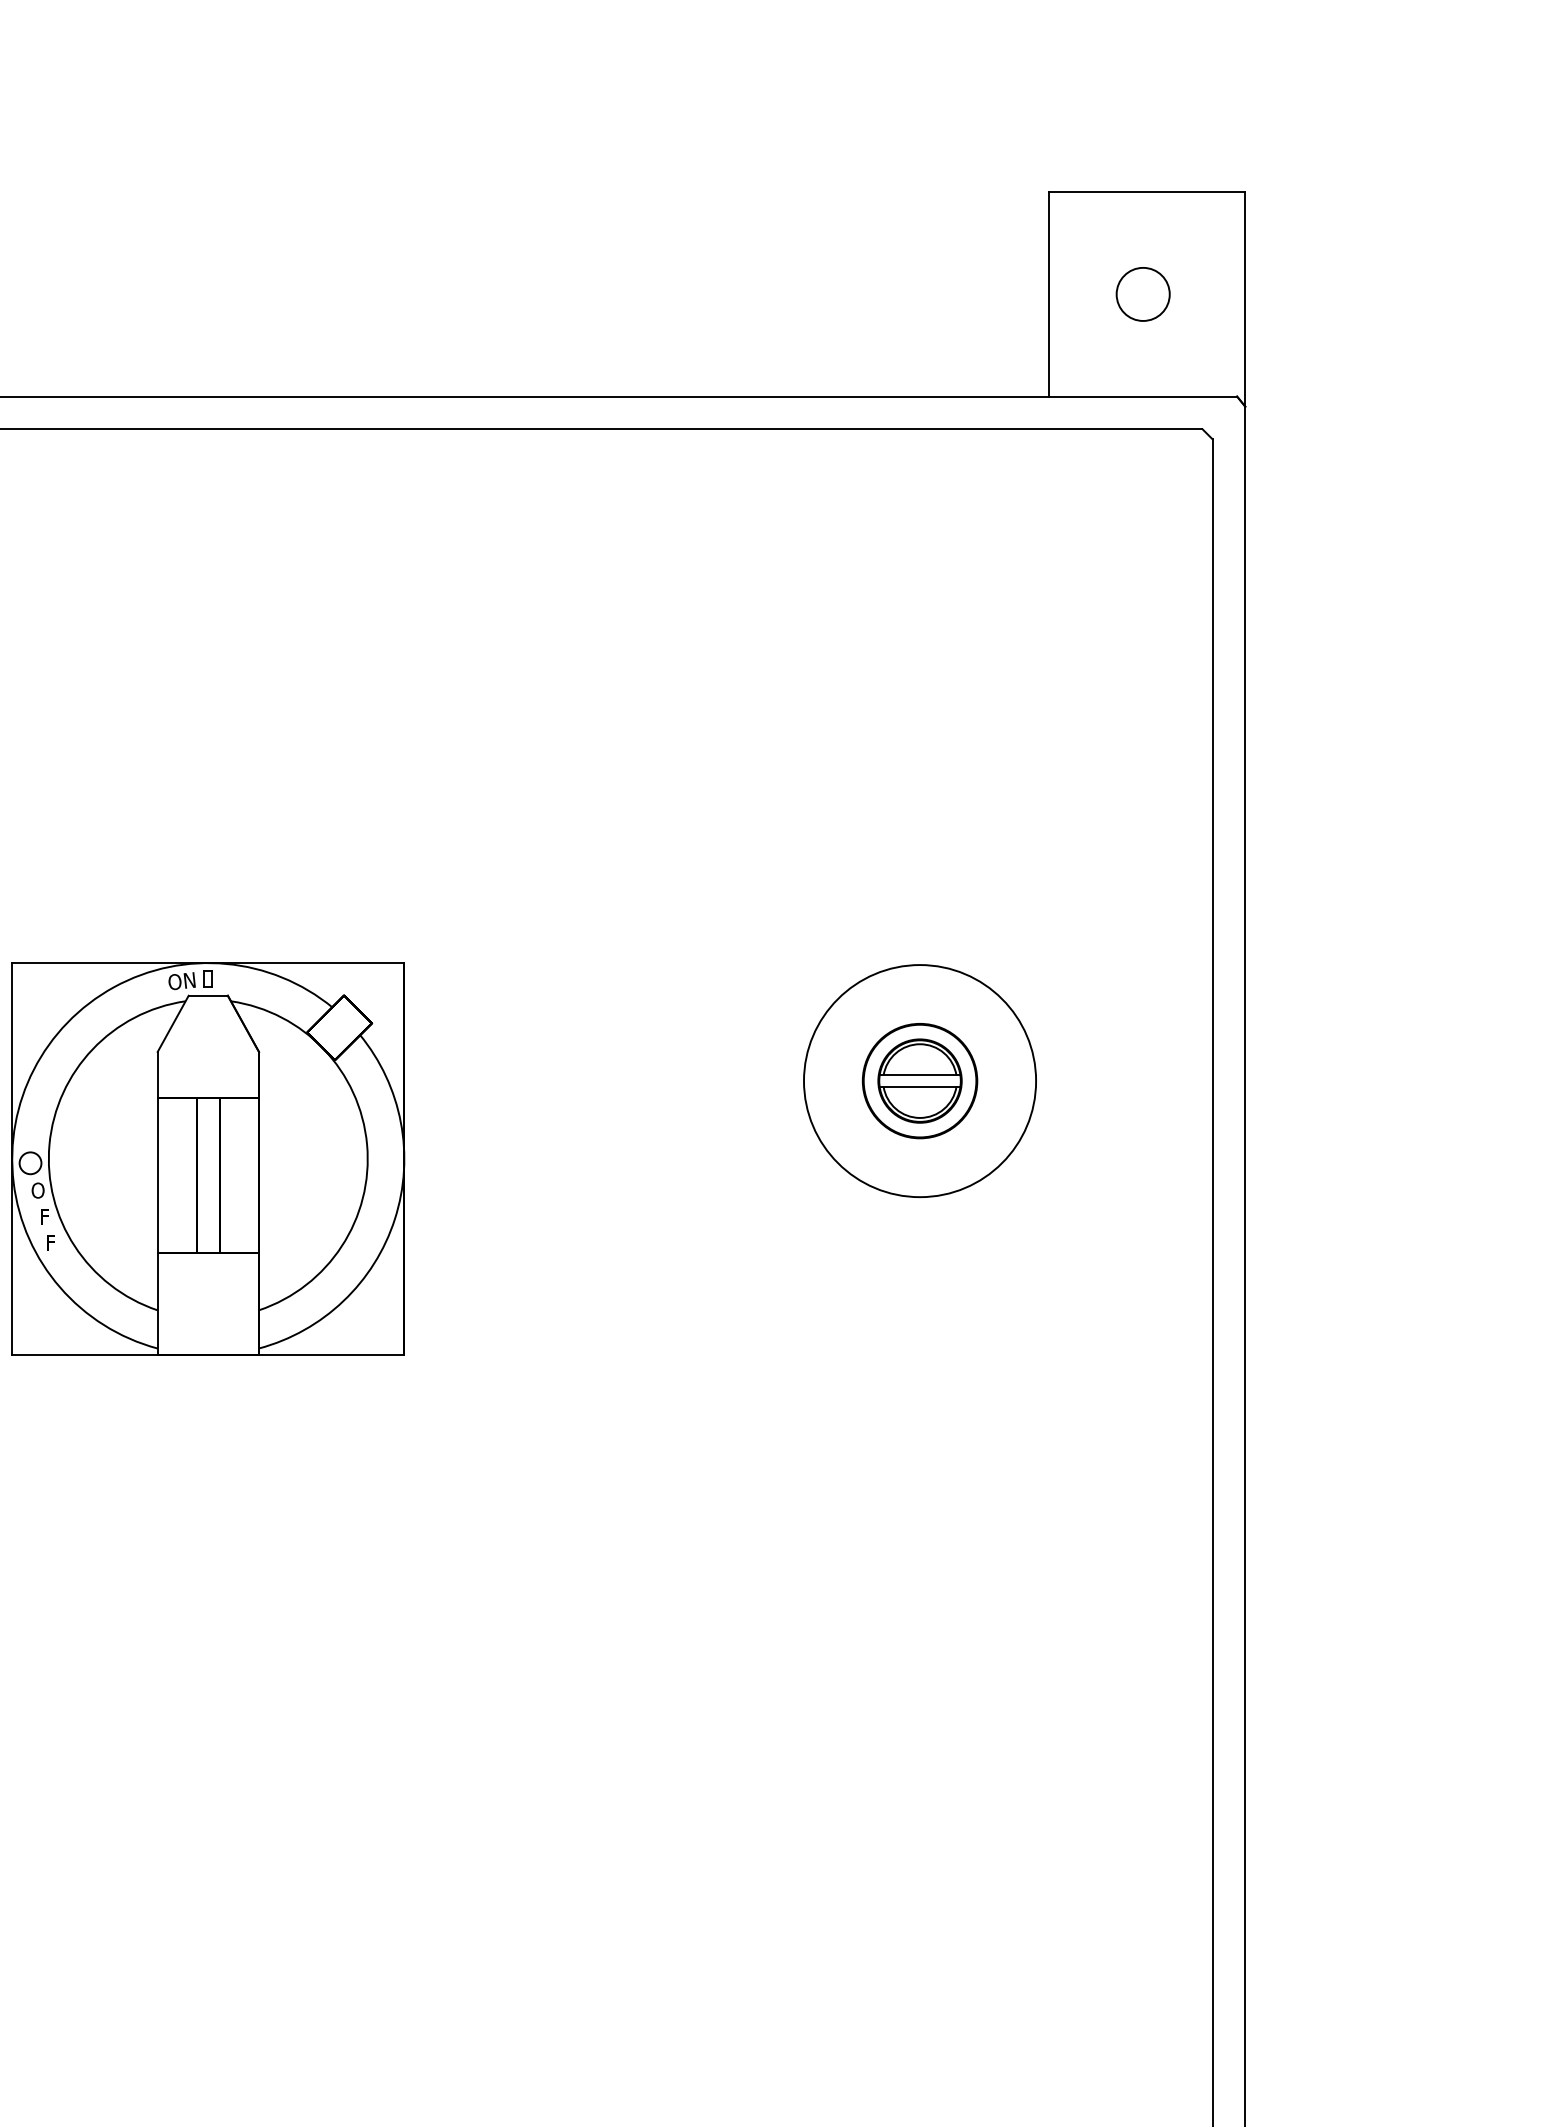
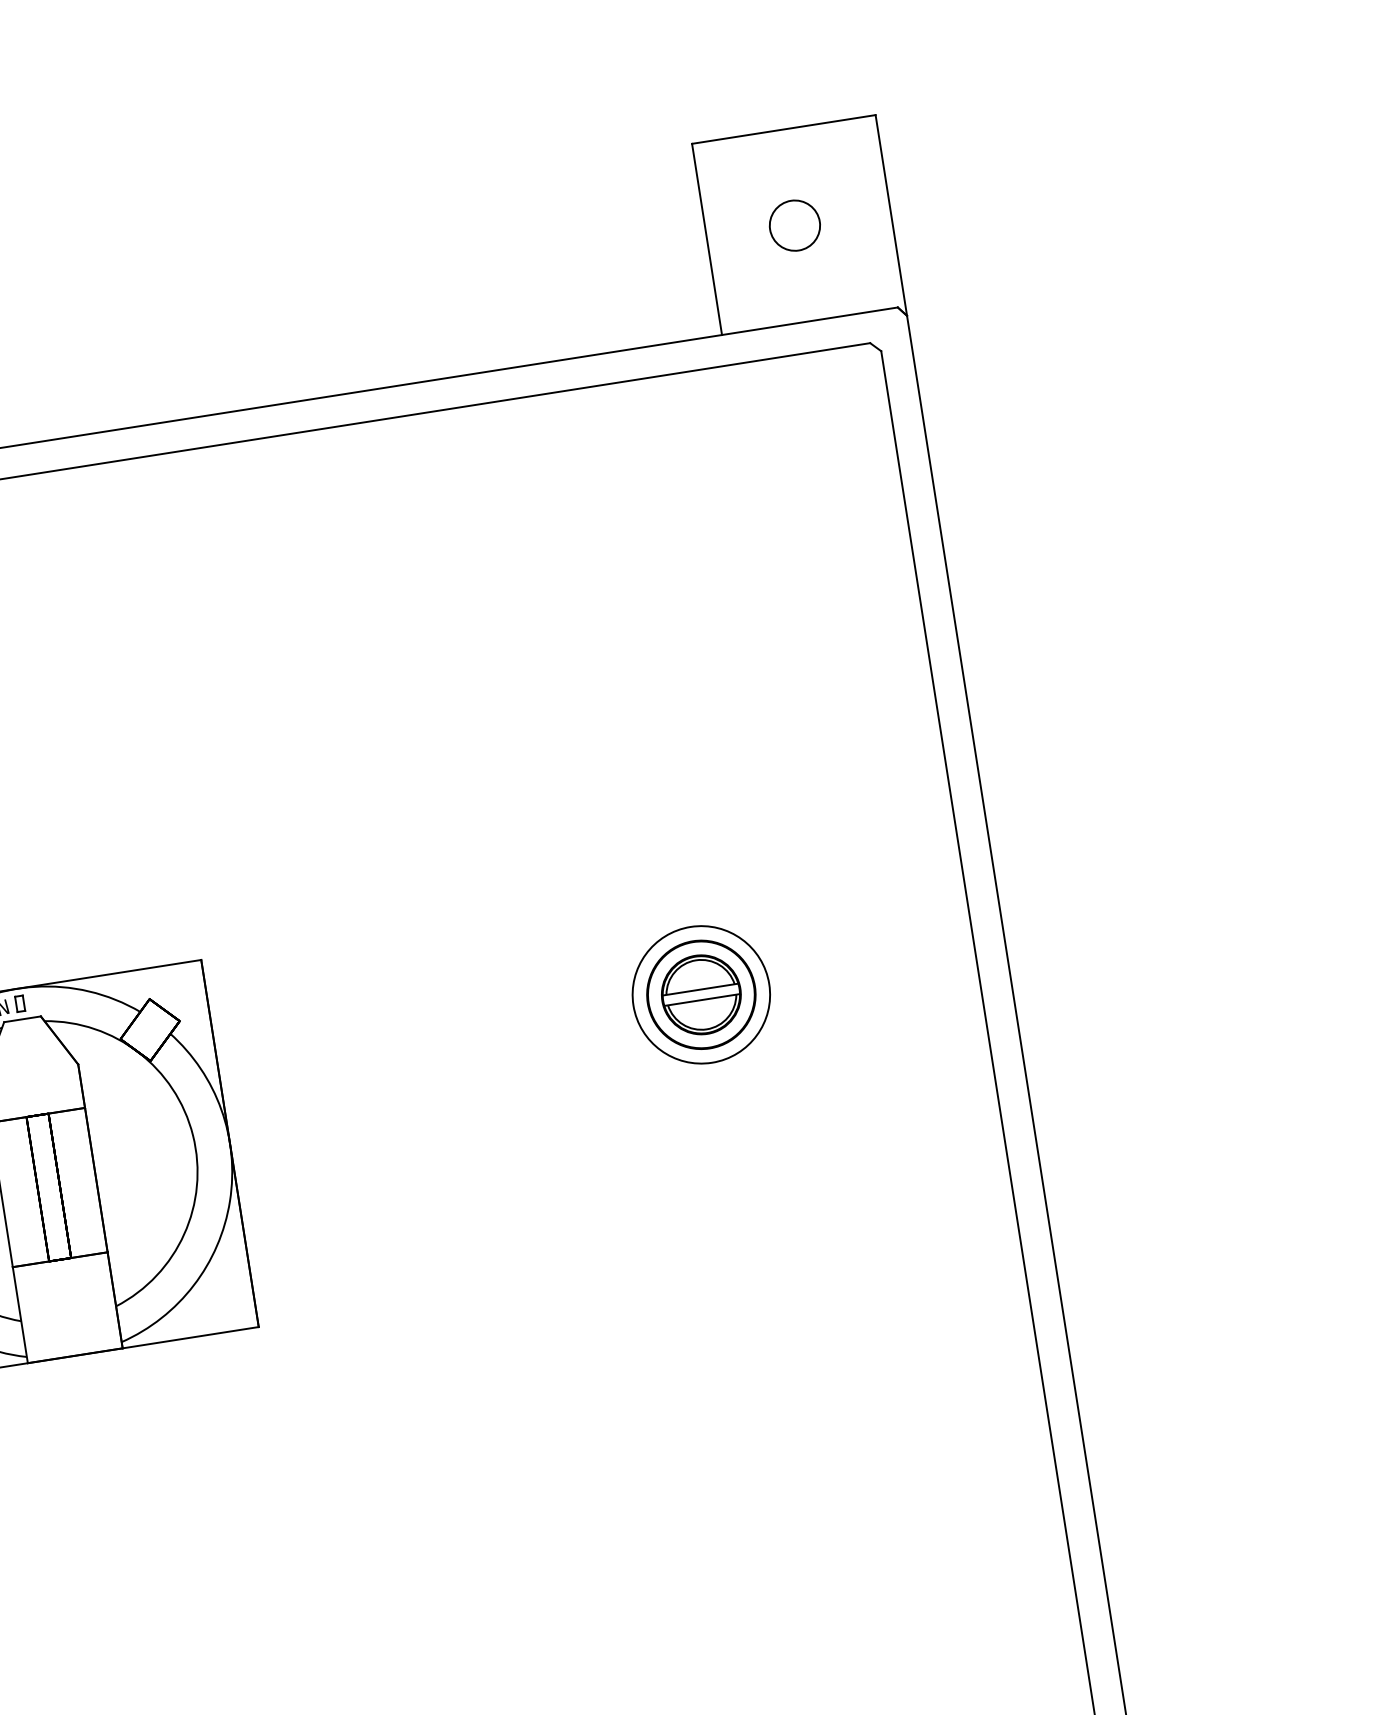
circle: (919, 1080) -> (700, 994), size x0.62

